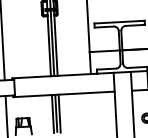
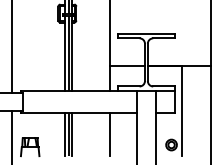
line: (92, 111) -> (110, 134), added

